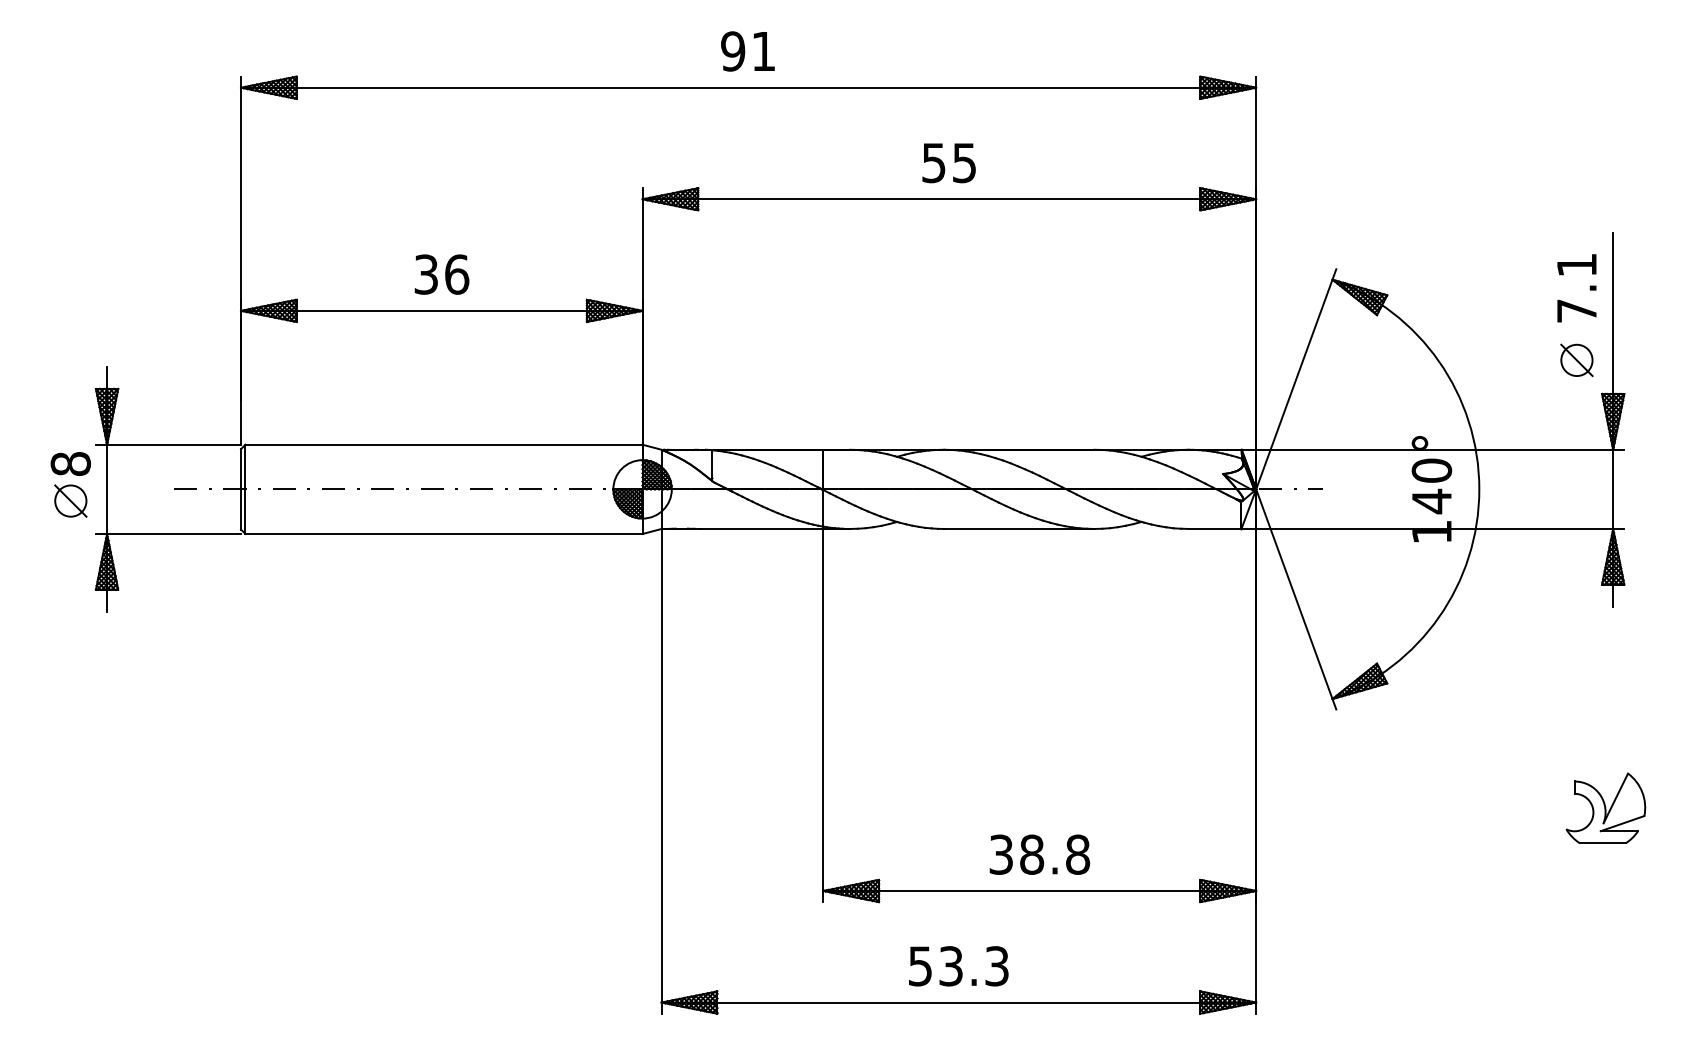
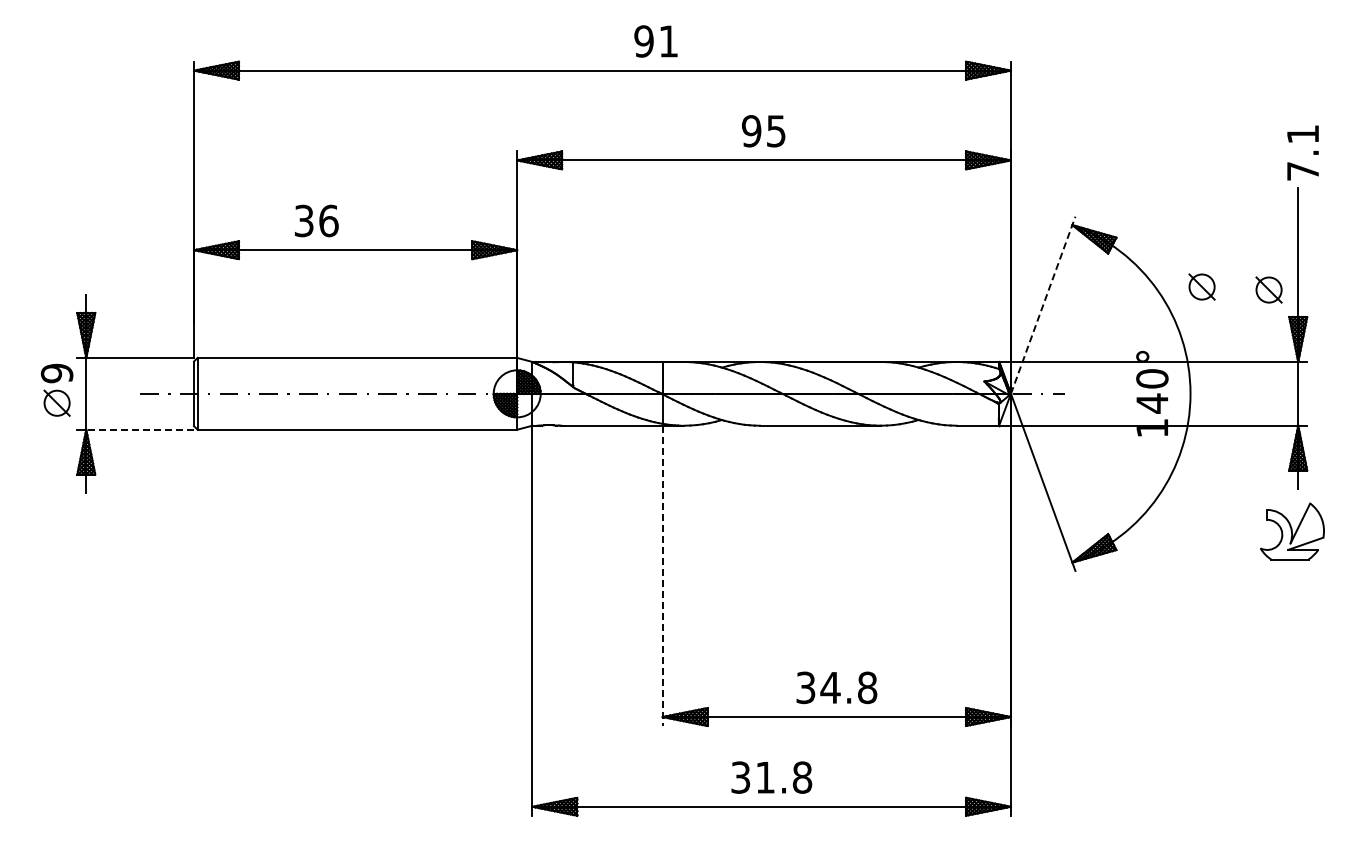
text: (747, 51) -> (655, 41), moved
text: (933, 163) -> (751, 131), 55 -> 95
text: (441, 273) -> (316, 220), moved
text: (1576, 287) -> (1302, 152), moved
part: (1492, 355) -> (1201, 286), added
line: (1296, 378) -> (1043, 304), solid -> dashed
text: (71, 464) -> (57, 373), 8 -> 9
line: (174, 533) -> (140, 429), solid -> dashed
line: (823, 716) -> (662, 576), solid -> dashed
part: (1606, 808) -> (1292, 531), moved
text: (1031, 854) -> (830, 687), 38.8 -> 34.8
text: (959, 966) -> (772, 777), 53.3 -> 31.8

